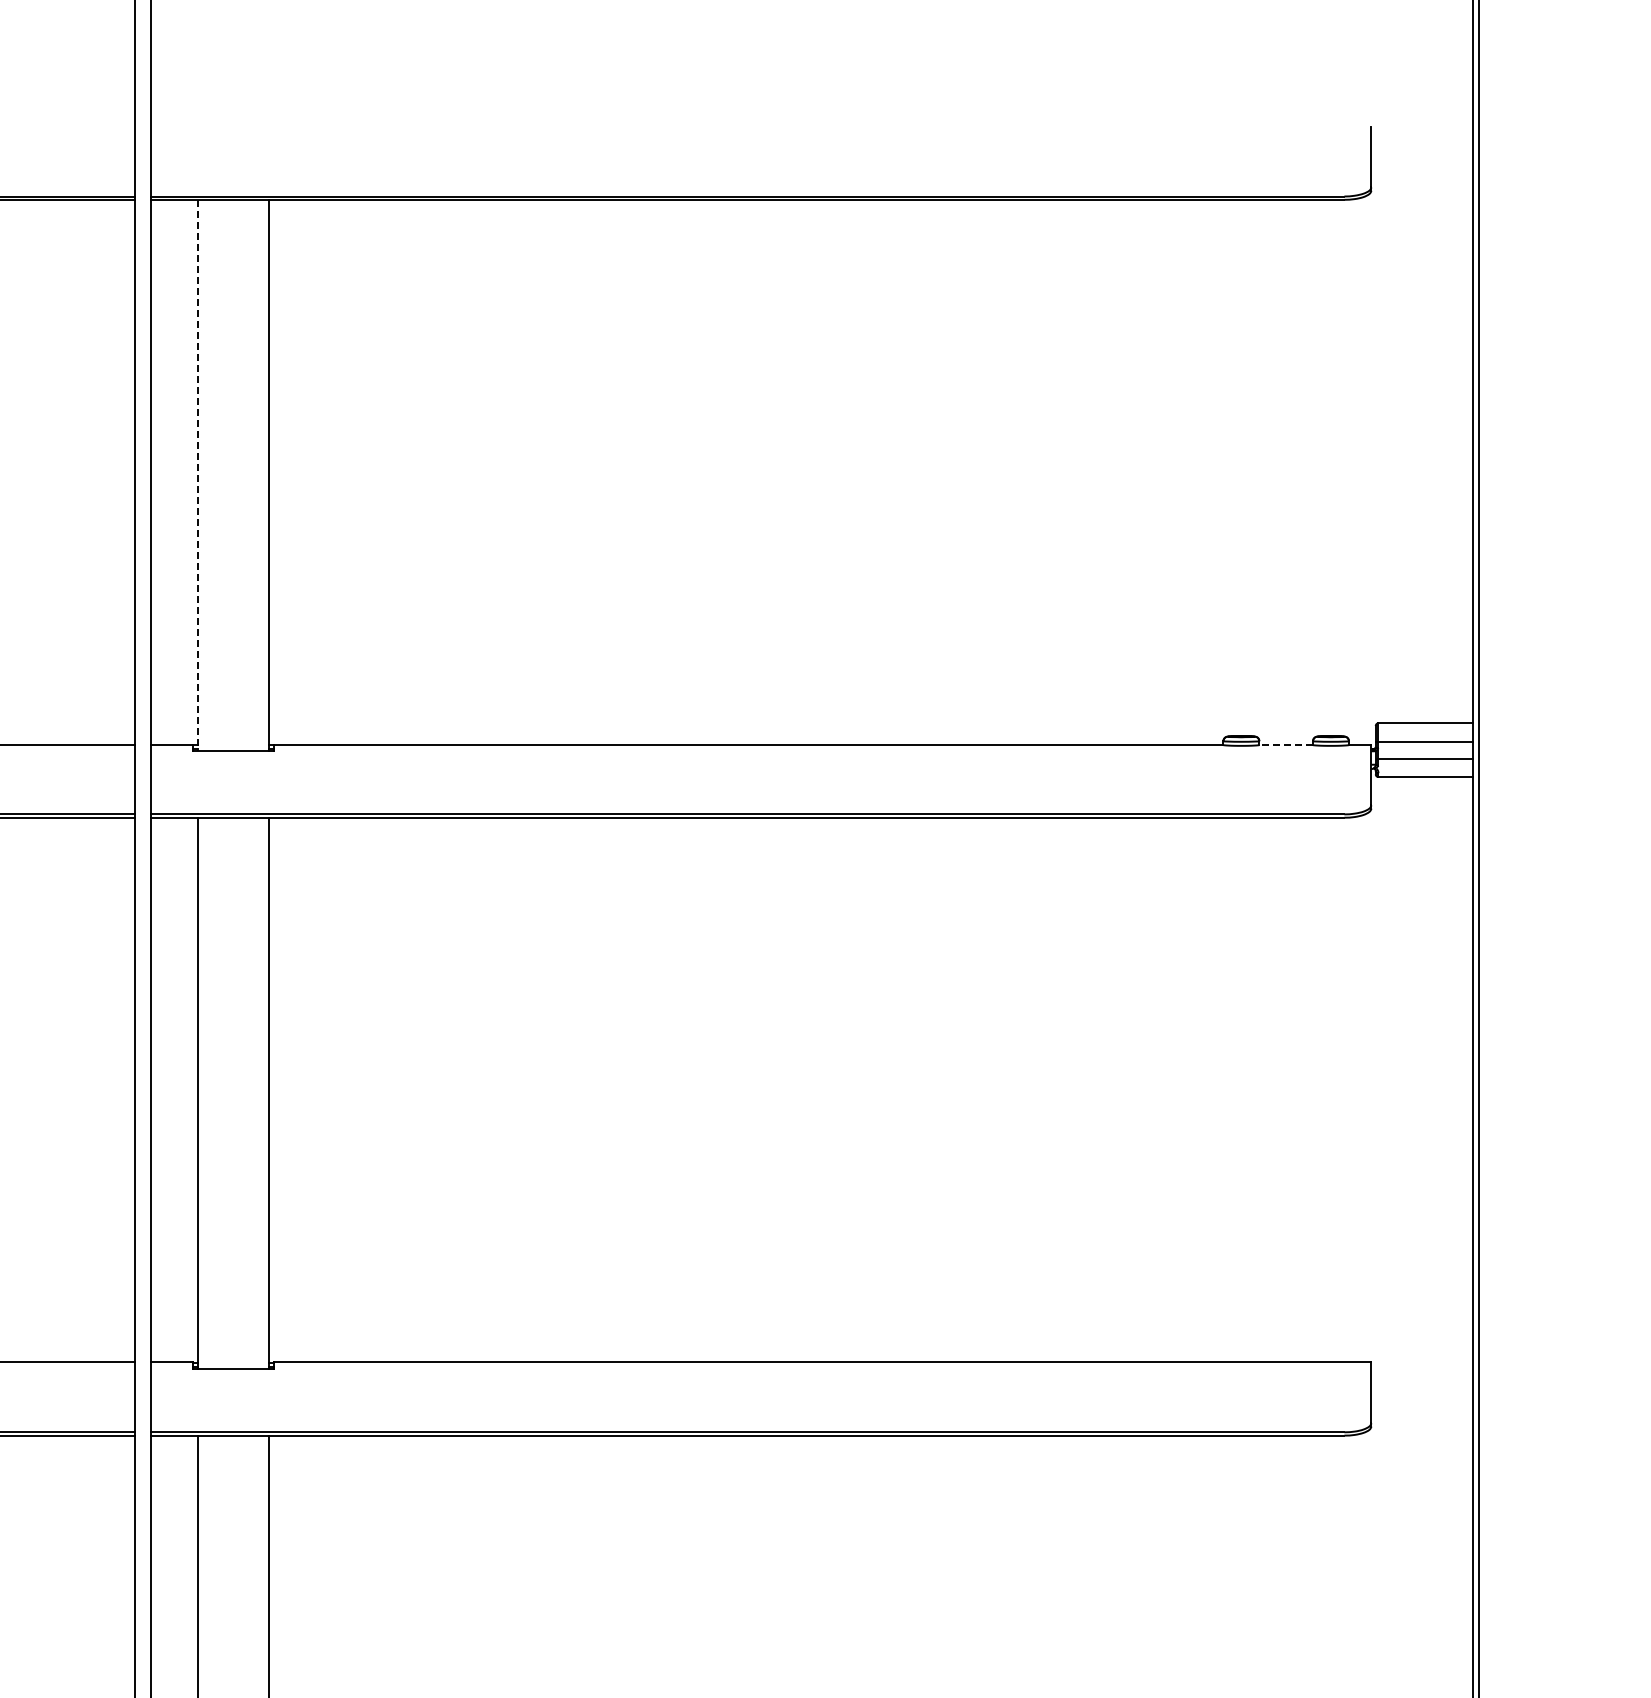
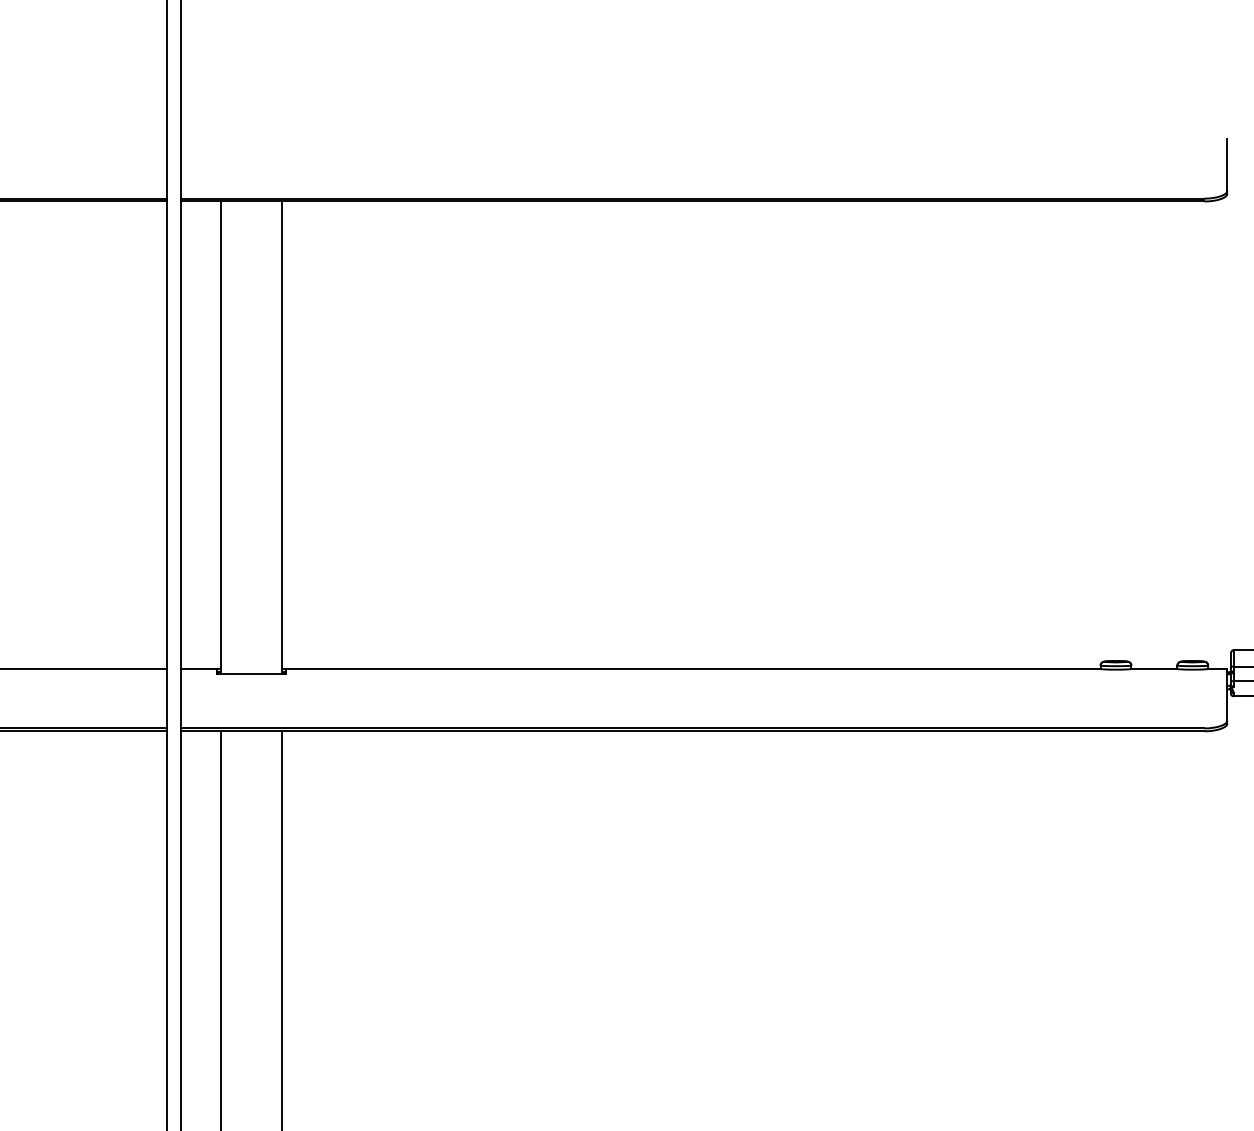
line: (197, 475) -> (220, 437), dashed -> solid
line: (1286, 744) -> (1154, 668), dashed -> solid

